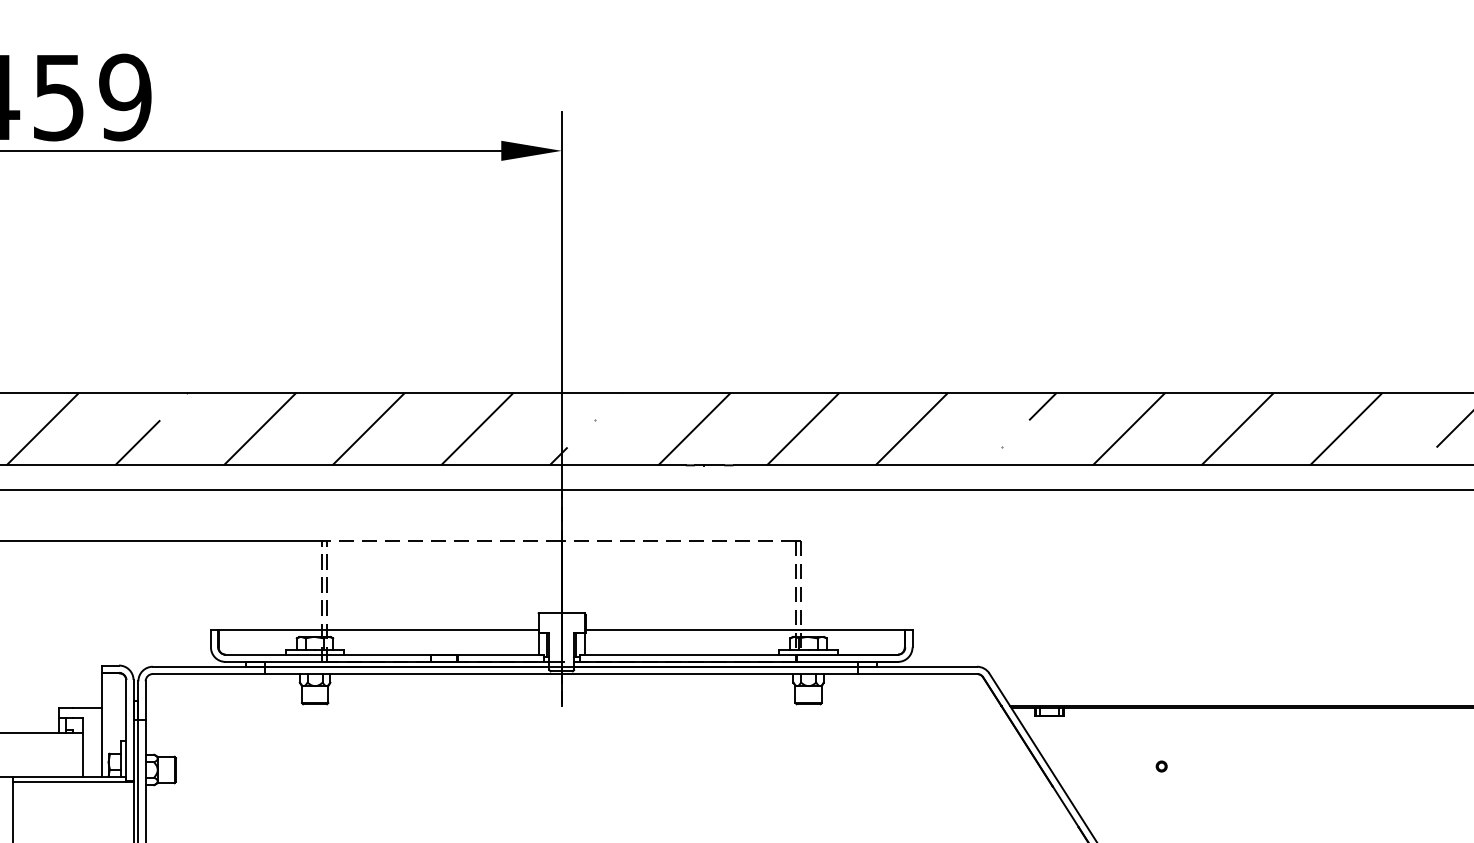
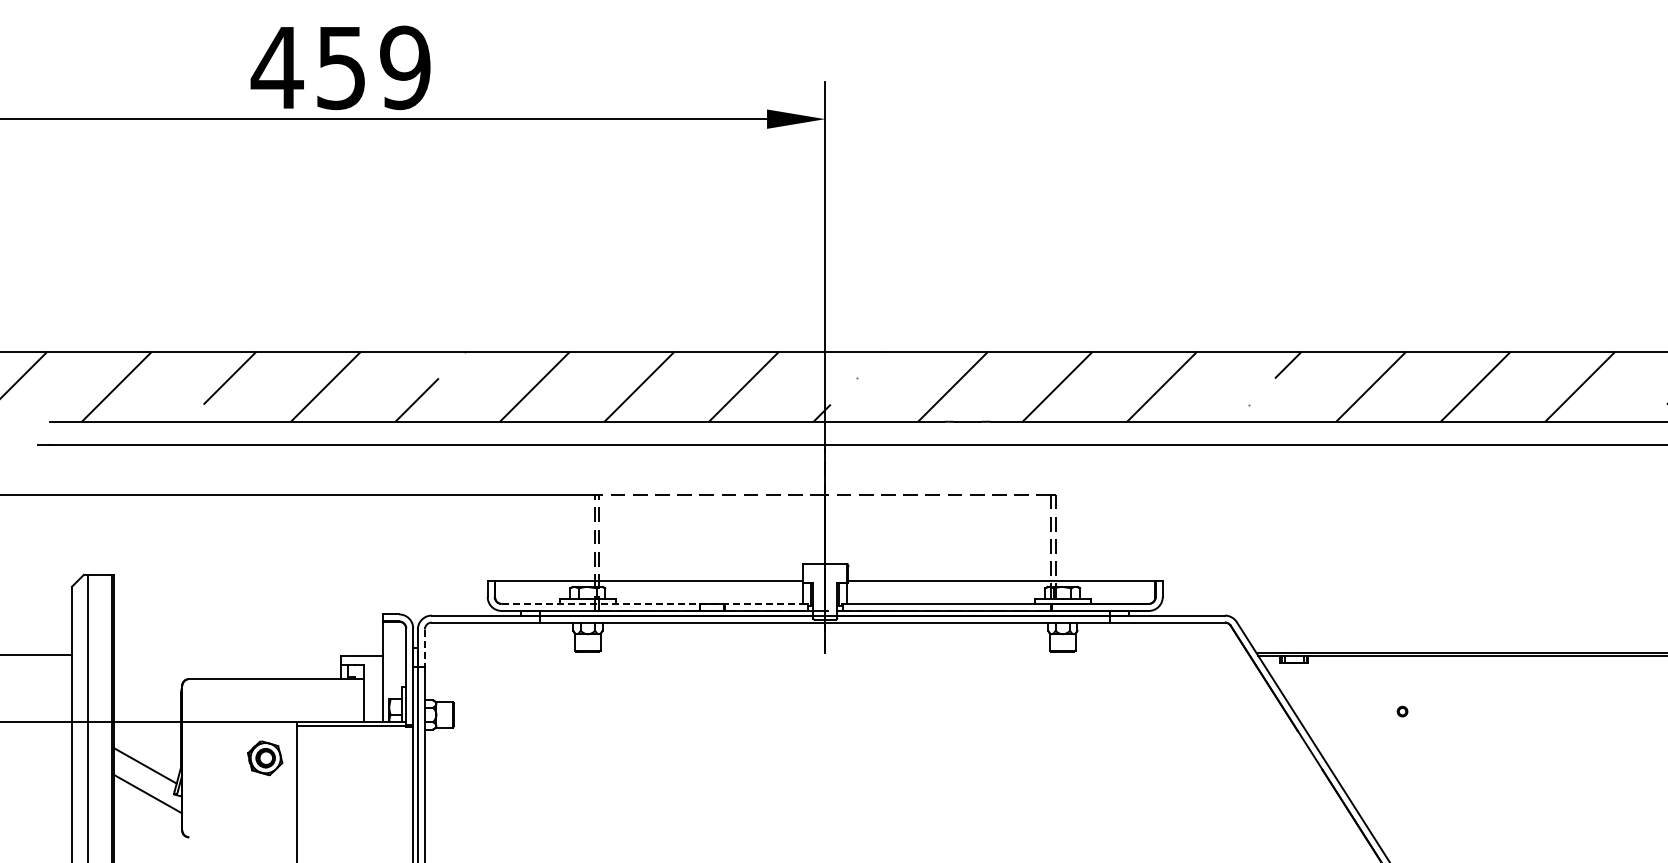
line: (385, 654) -> (655, 603), solid -> dashed
line: (145, 700) -> (424, 648), solid -> dashed

